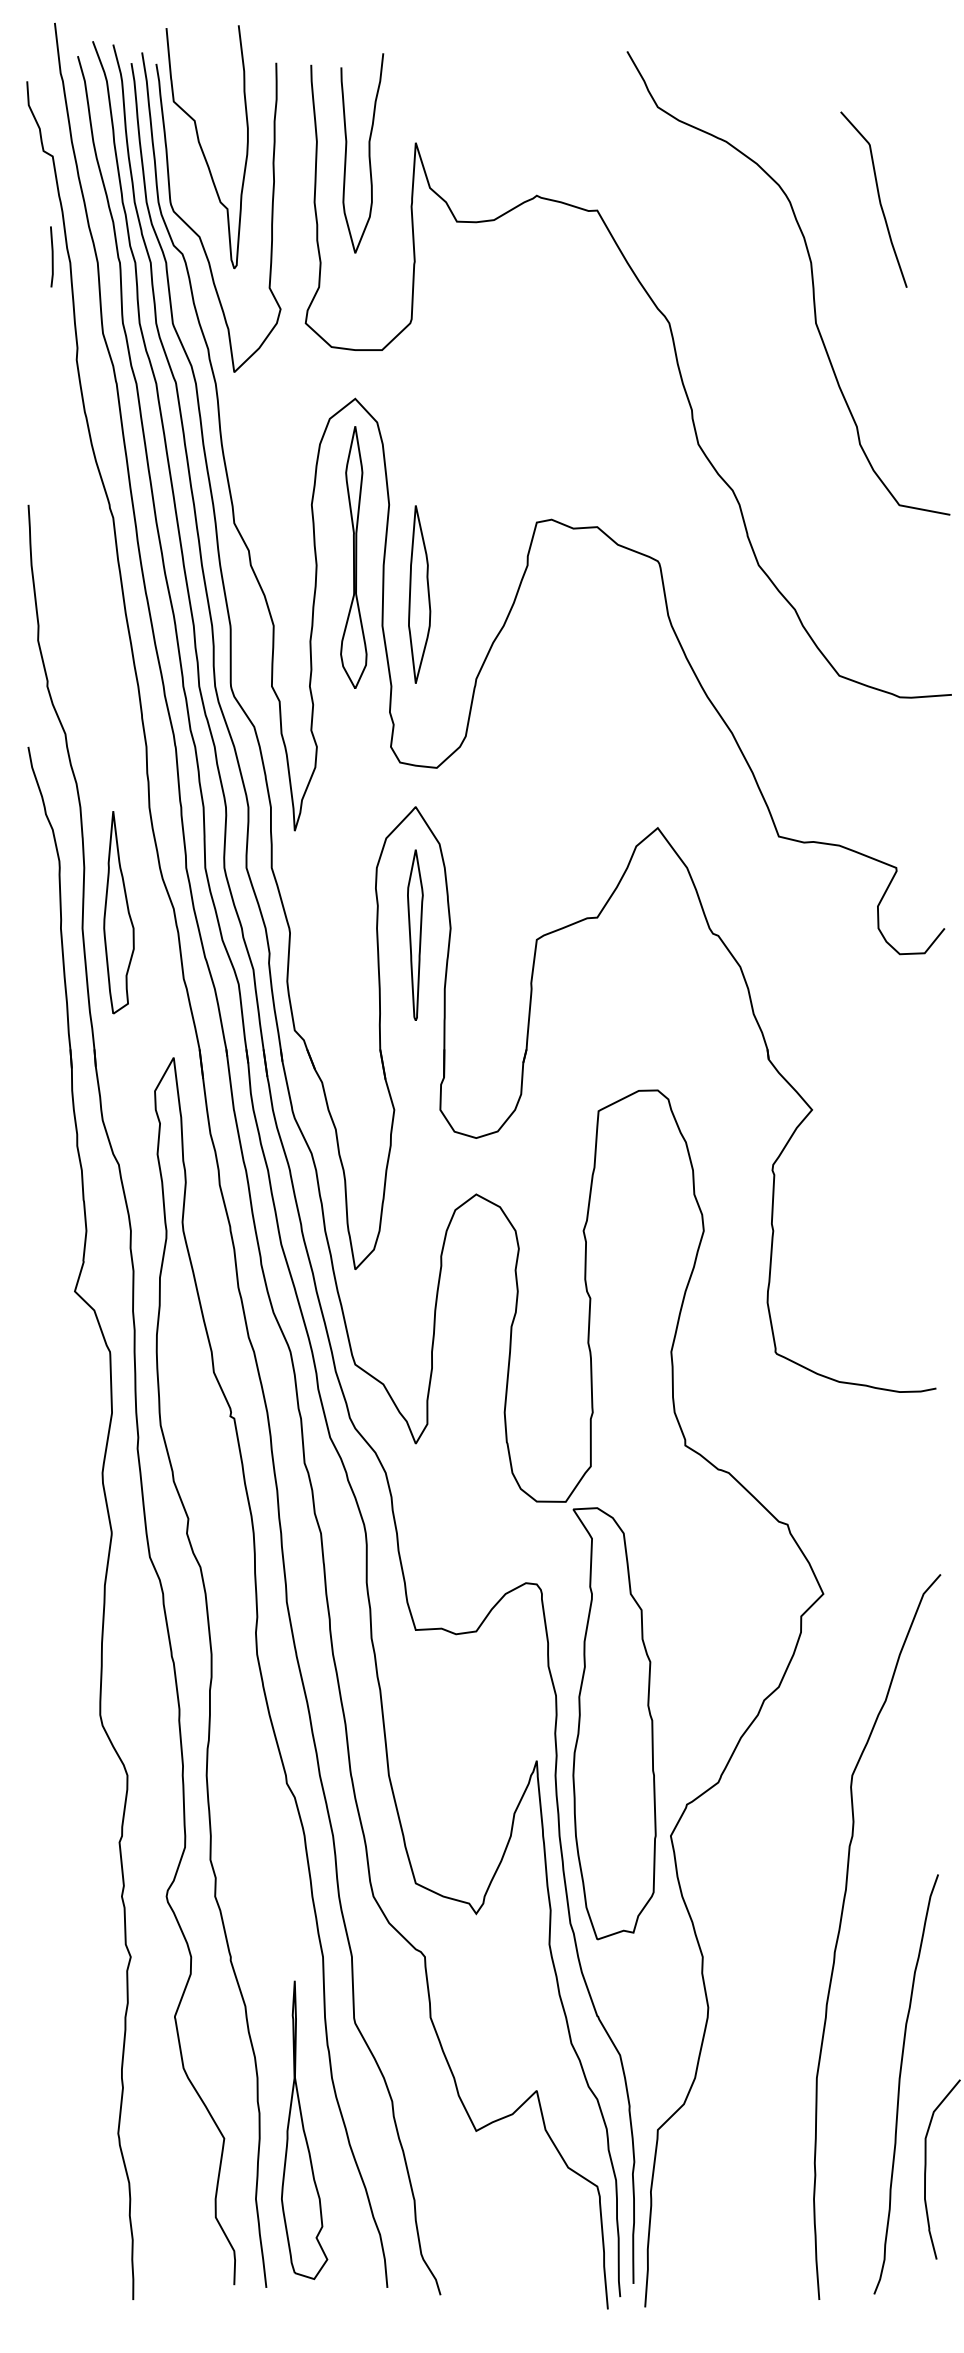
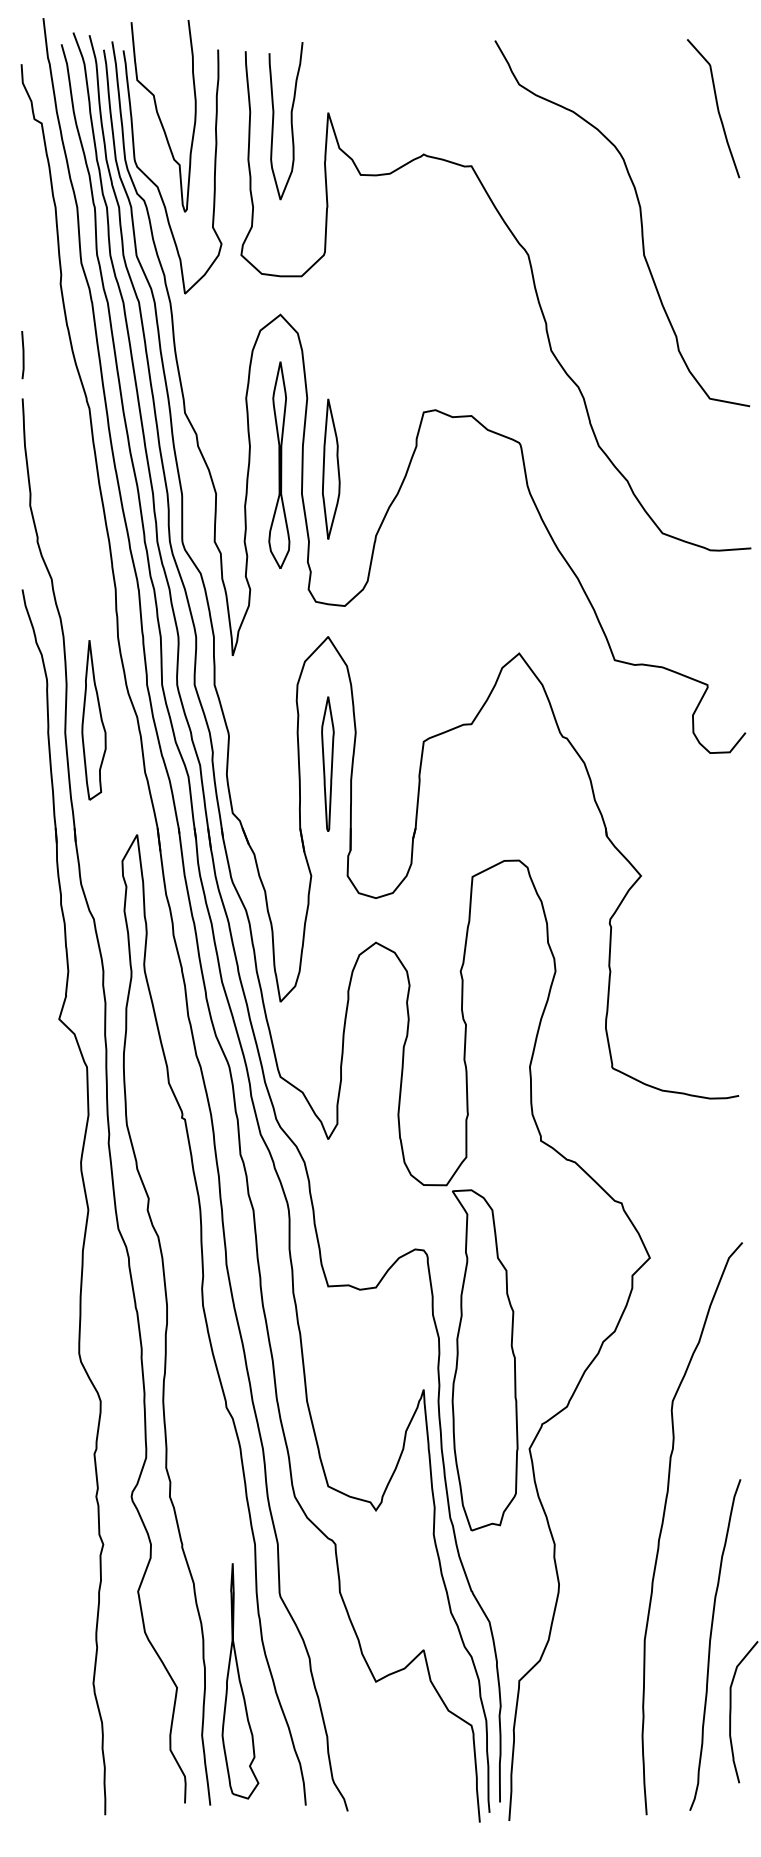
curve: (878, 199) -> (717, 108), moved
line: (51, 256) -> (22, 354), moved
part: (353, 557) -> (279, 465), moved
part: (415, 934) -> (328, 763), moved

